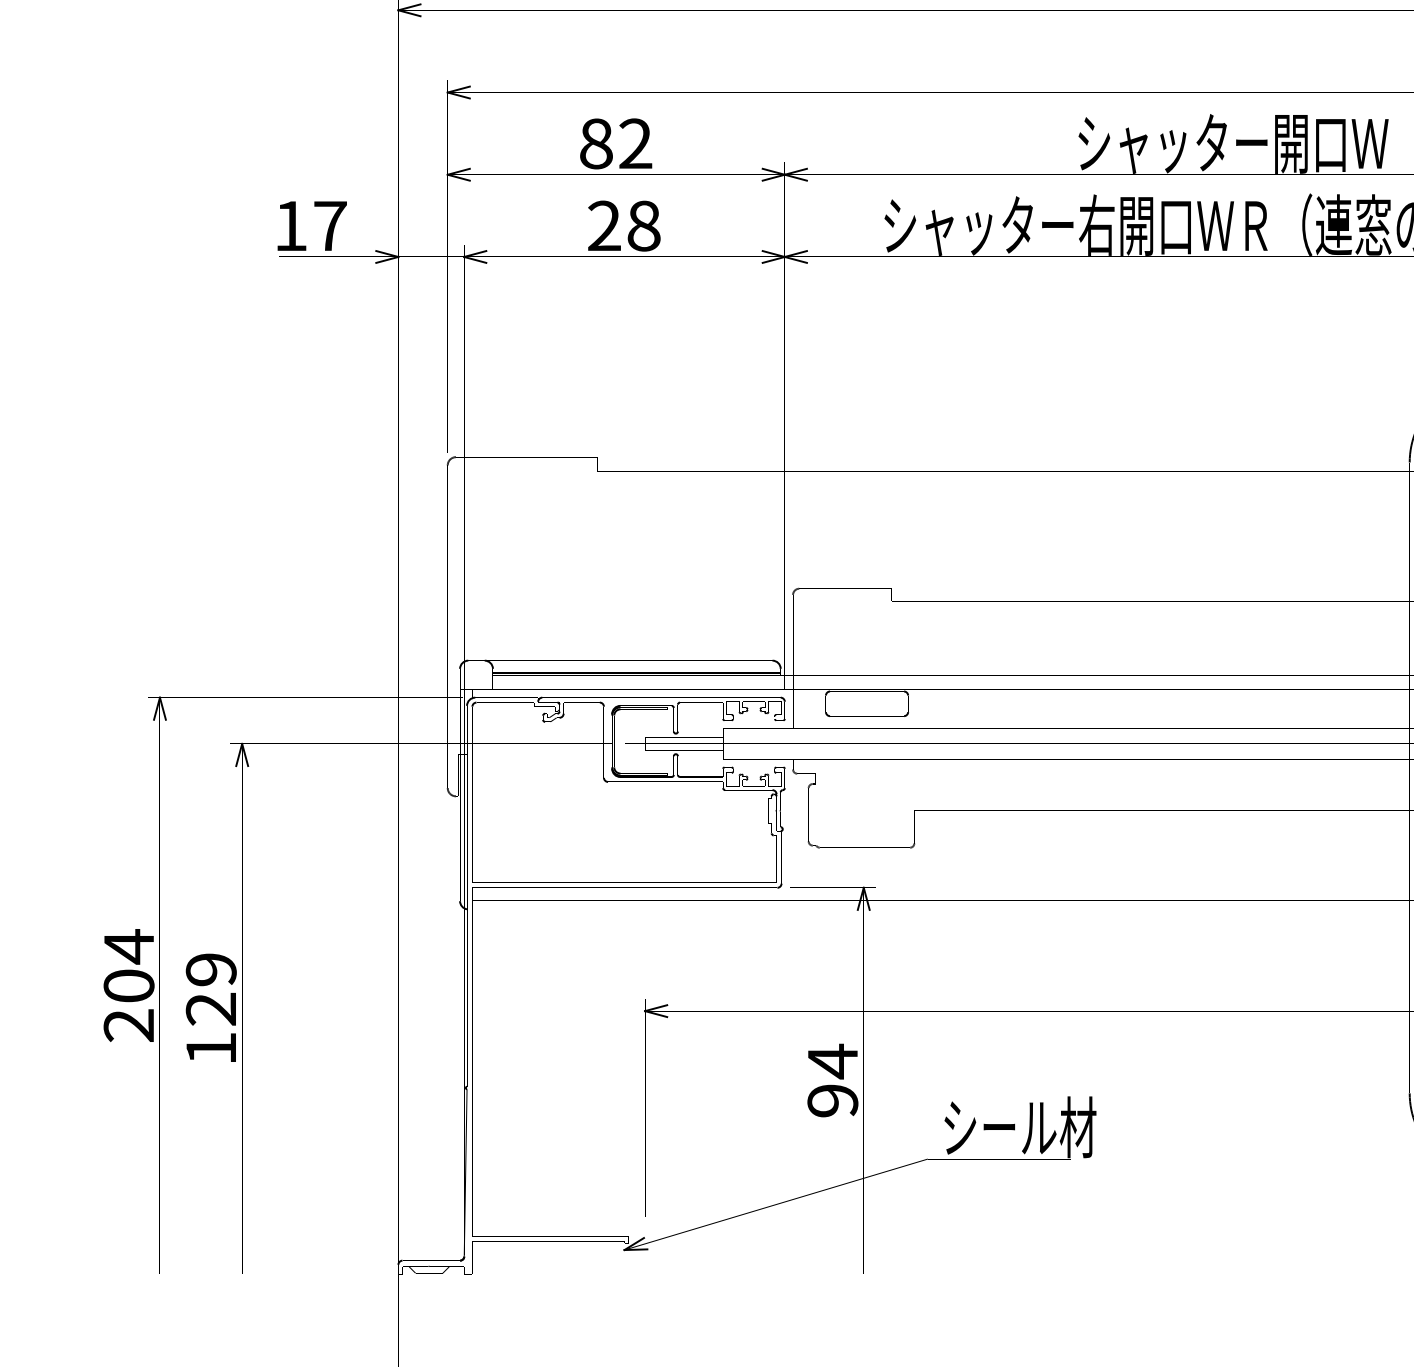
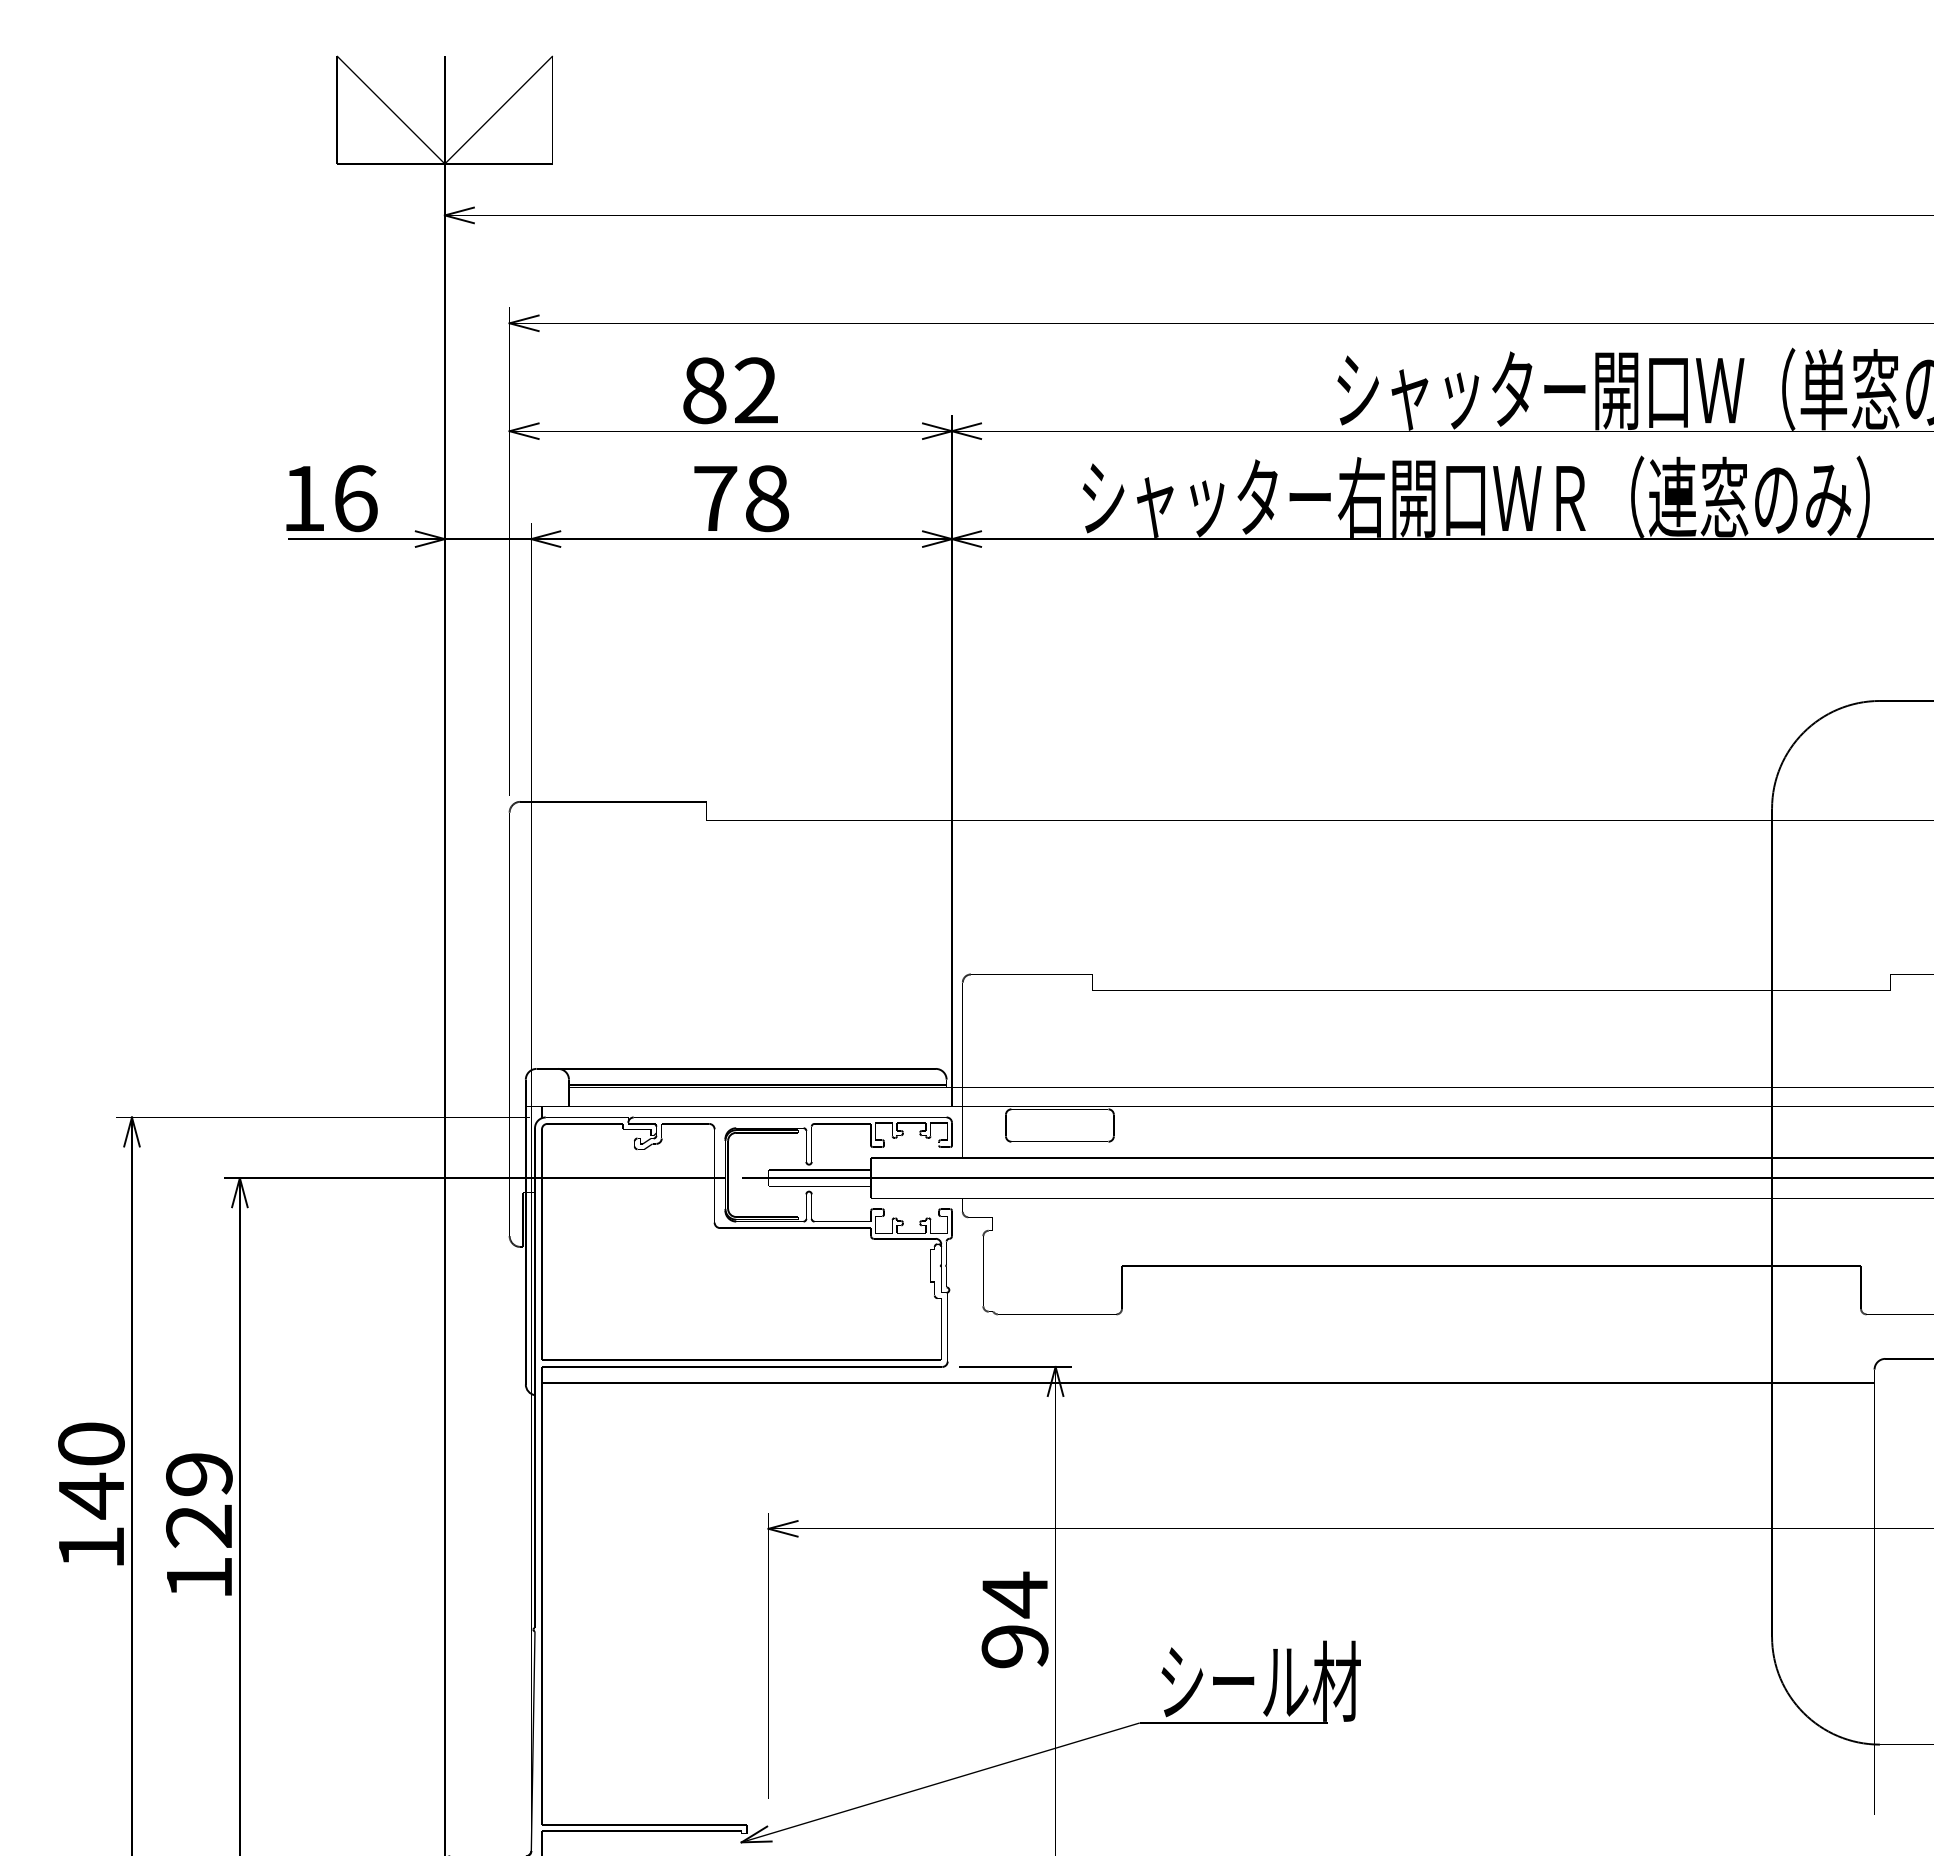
text: (604, 225) -> (715, 497), 28 -> 78
text: (330, 226) -> (355, 498), 17 -> 16
text: (129, 985) -> (91, 1495), 204 -> 140

